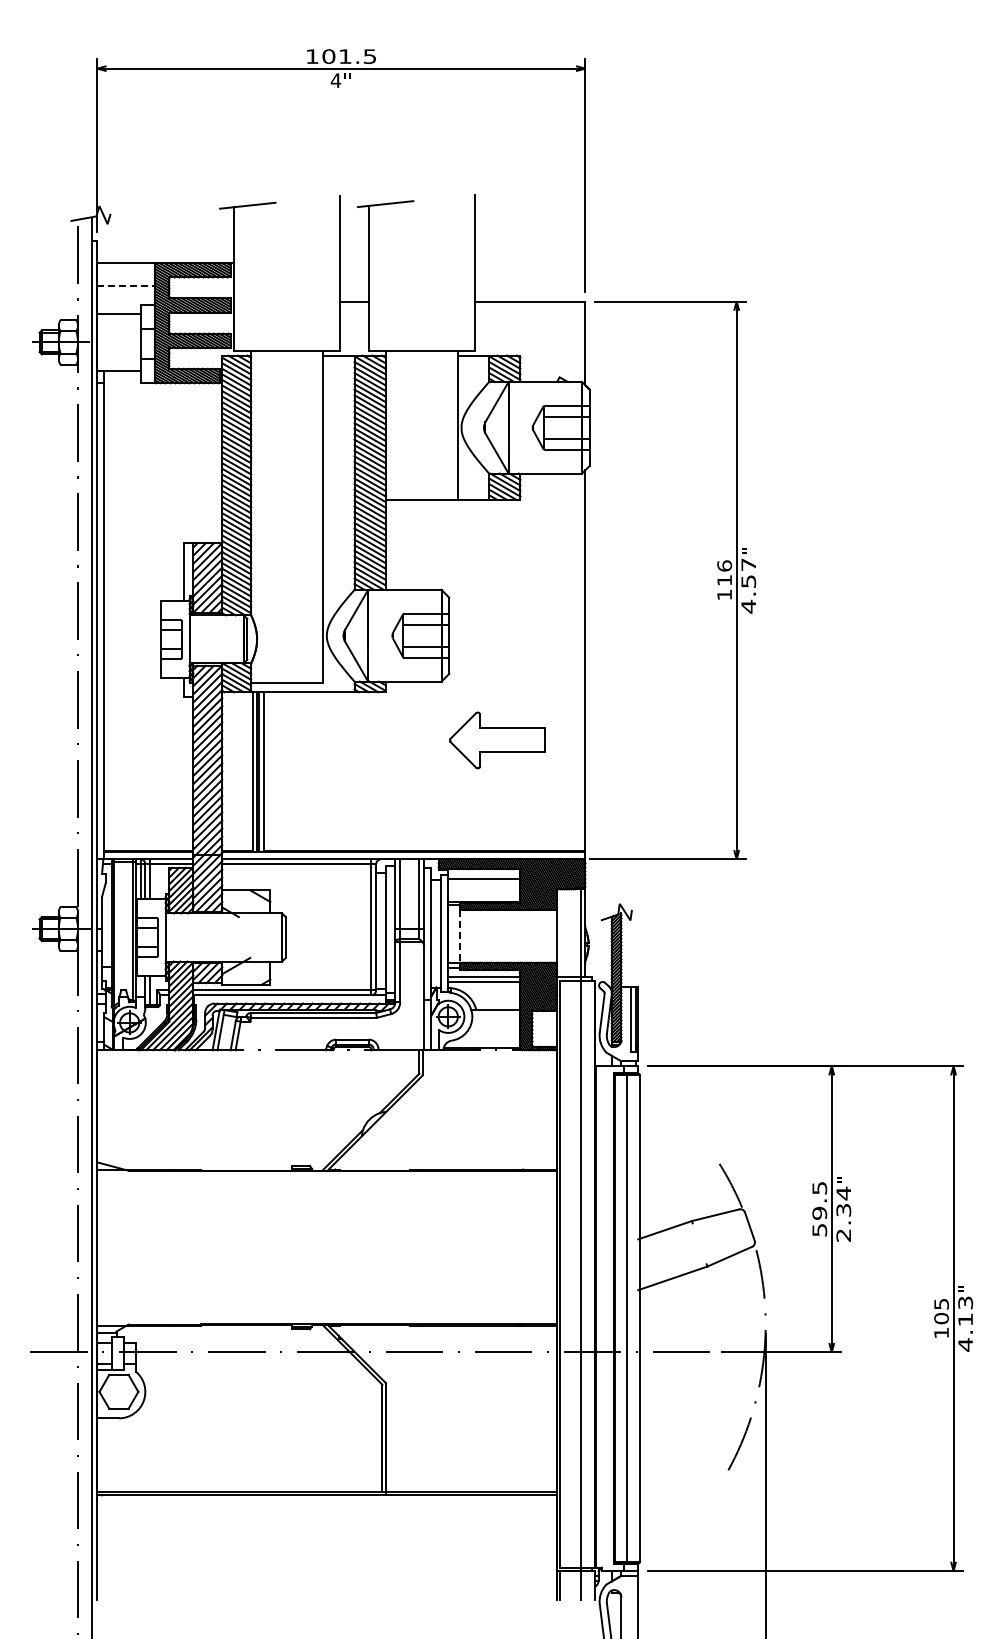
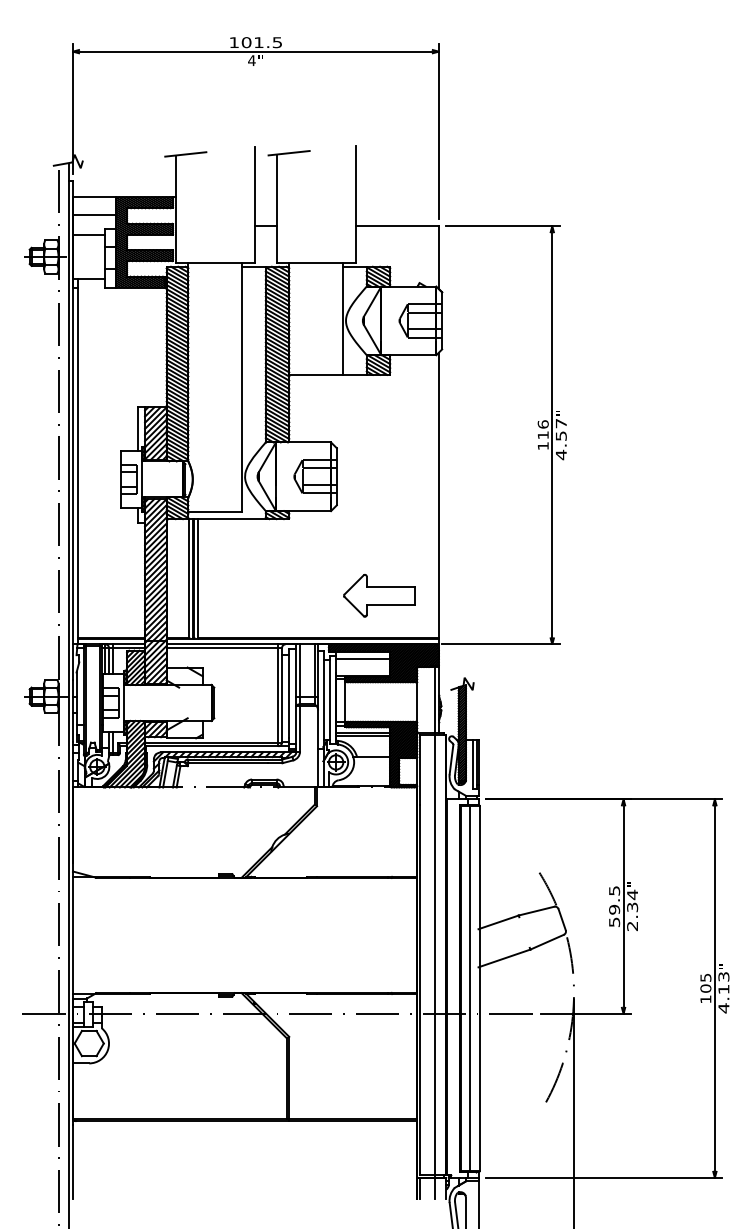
line: (126, 285) -> (94, 214), dashed -> solid
part: (497, 740) -> (379, 595), moved
line: (460, 936) -> (345, 702), dashed -> solid

